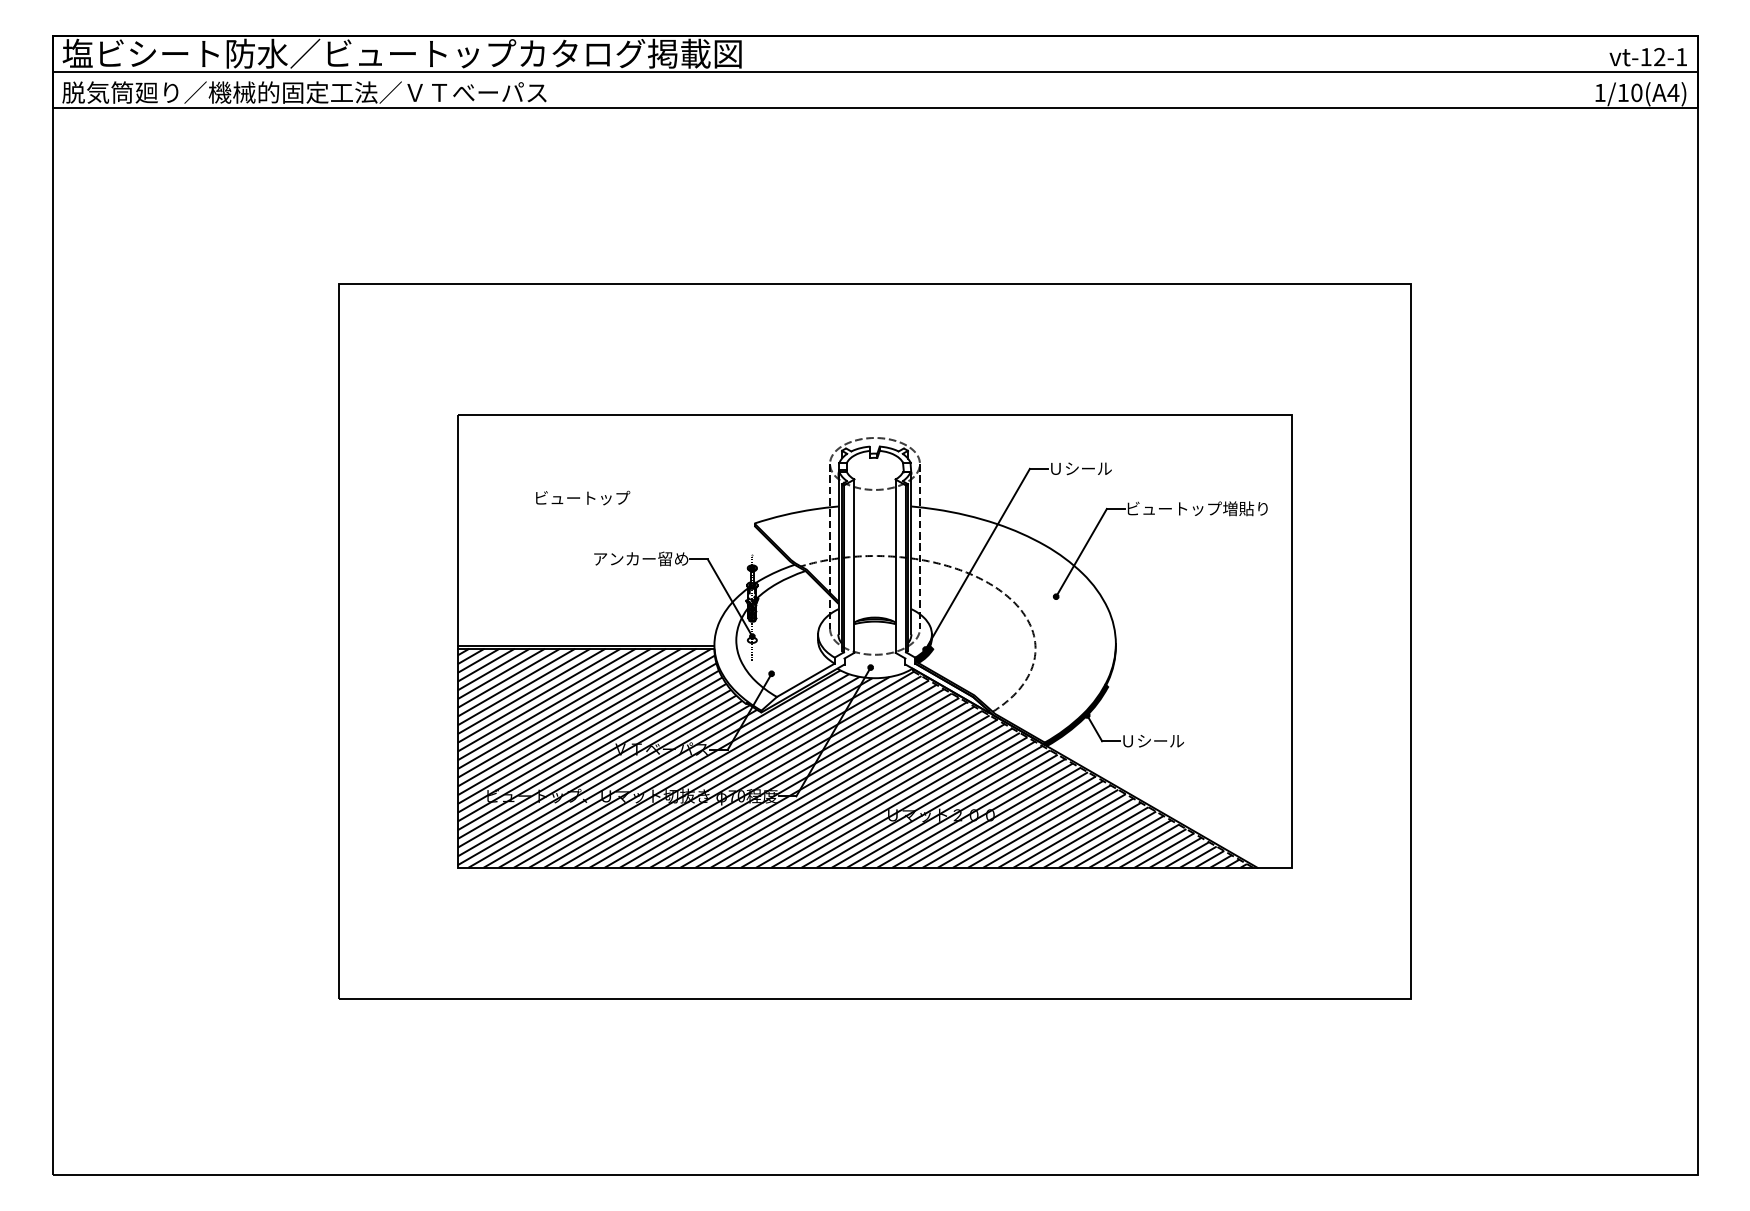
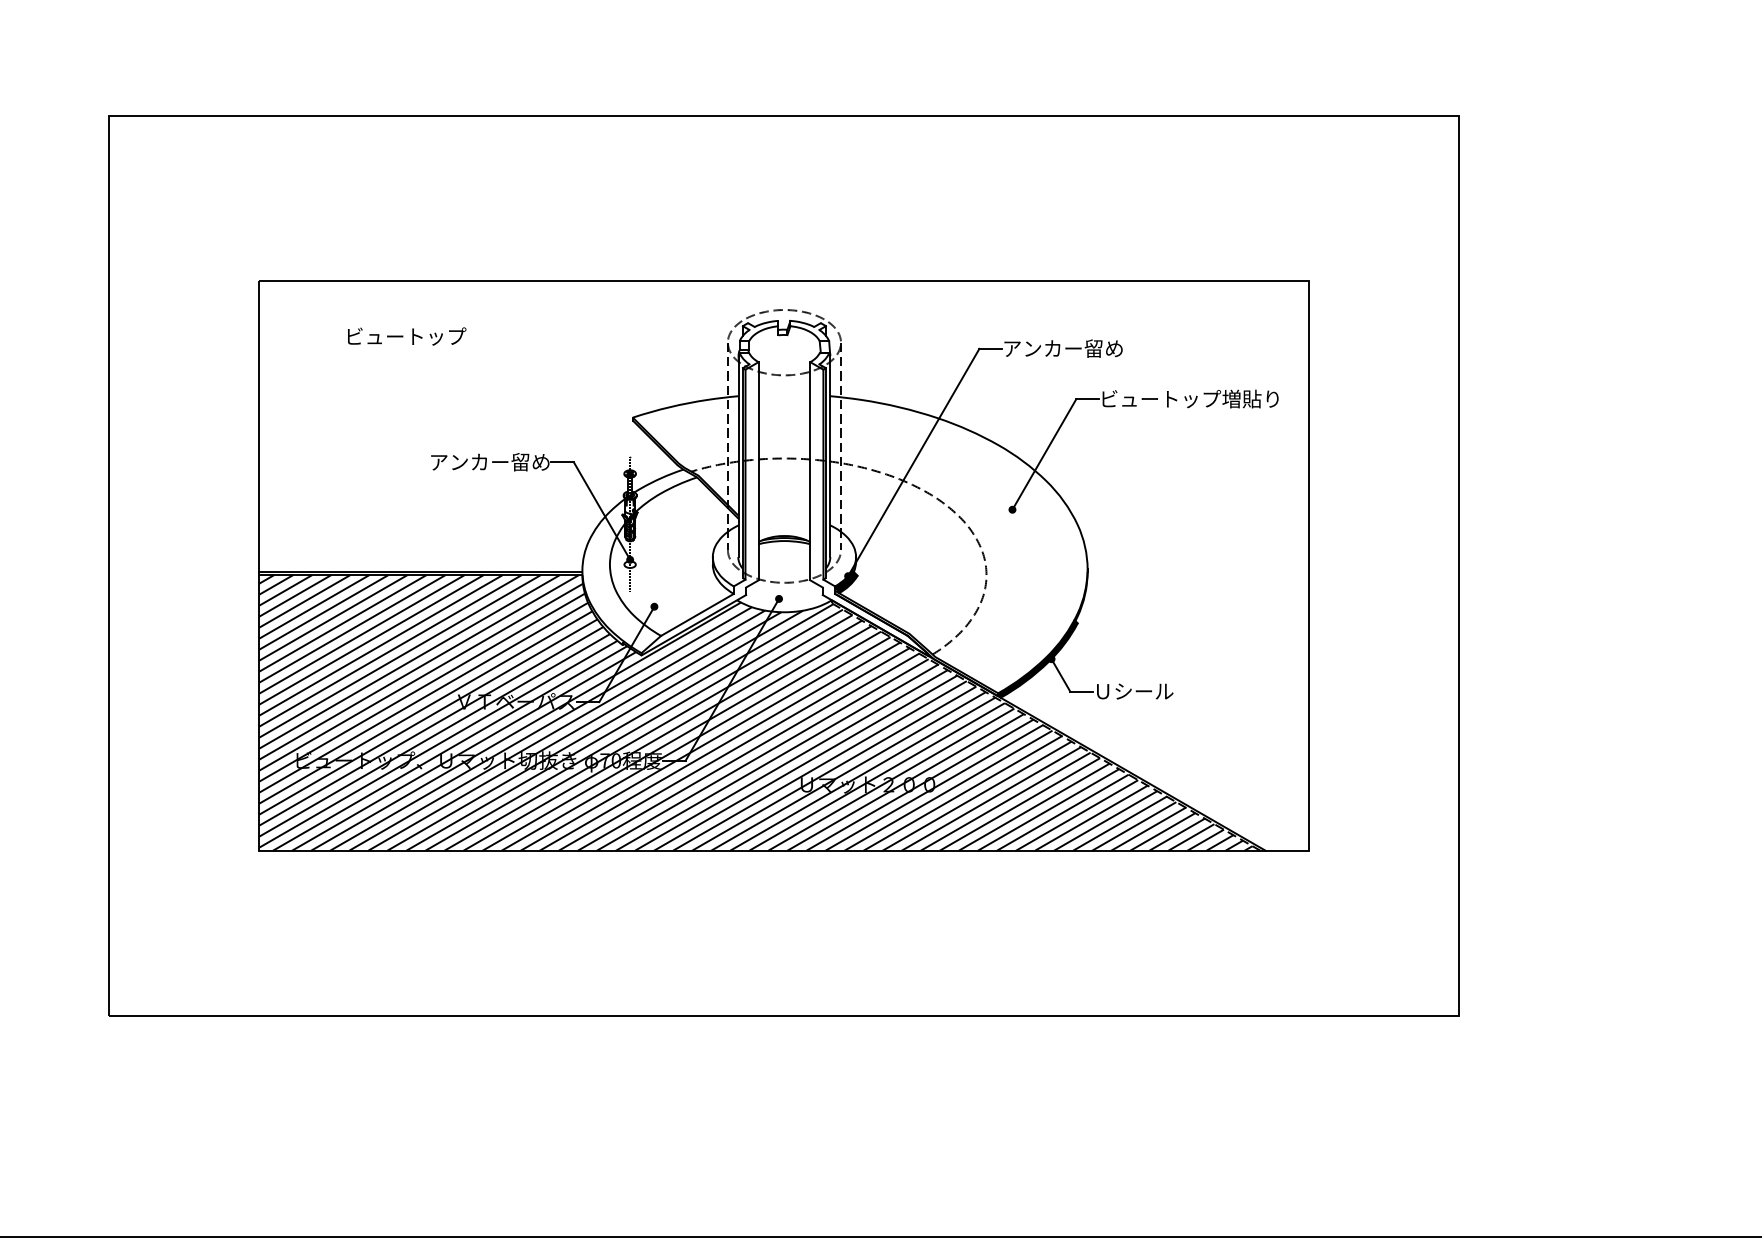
text: (1096, 468) -> (1063, 348), Ｕシール -> アンカー留め
text: (583, 497) -> (407, 335), moved

